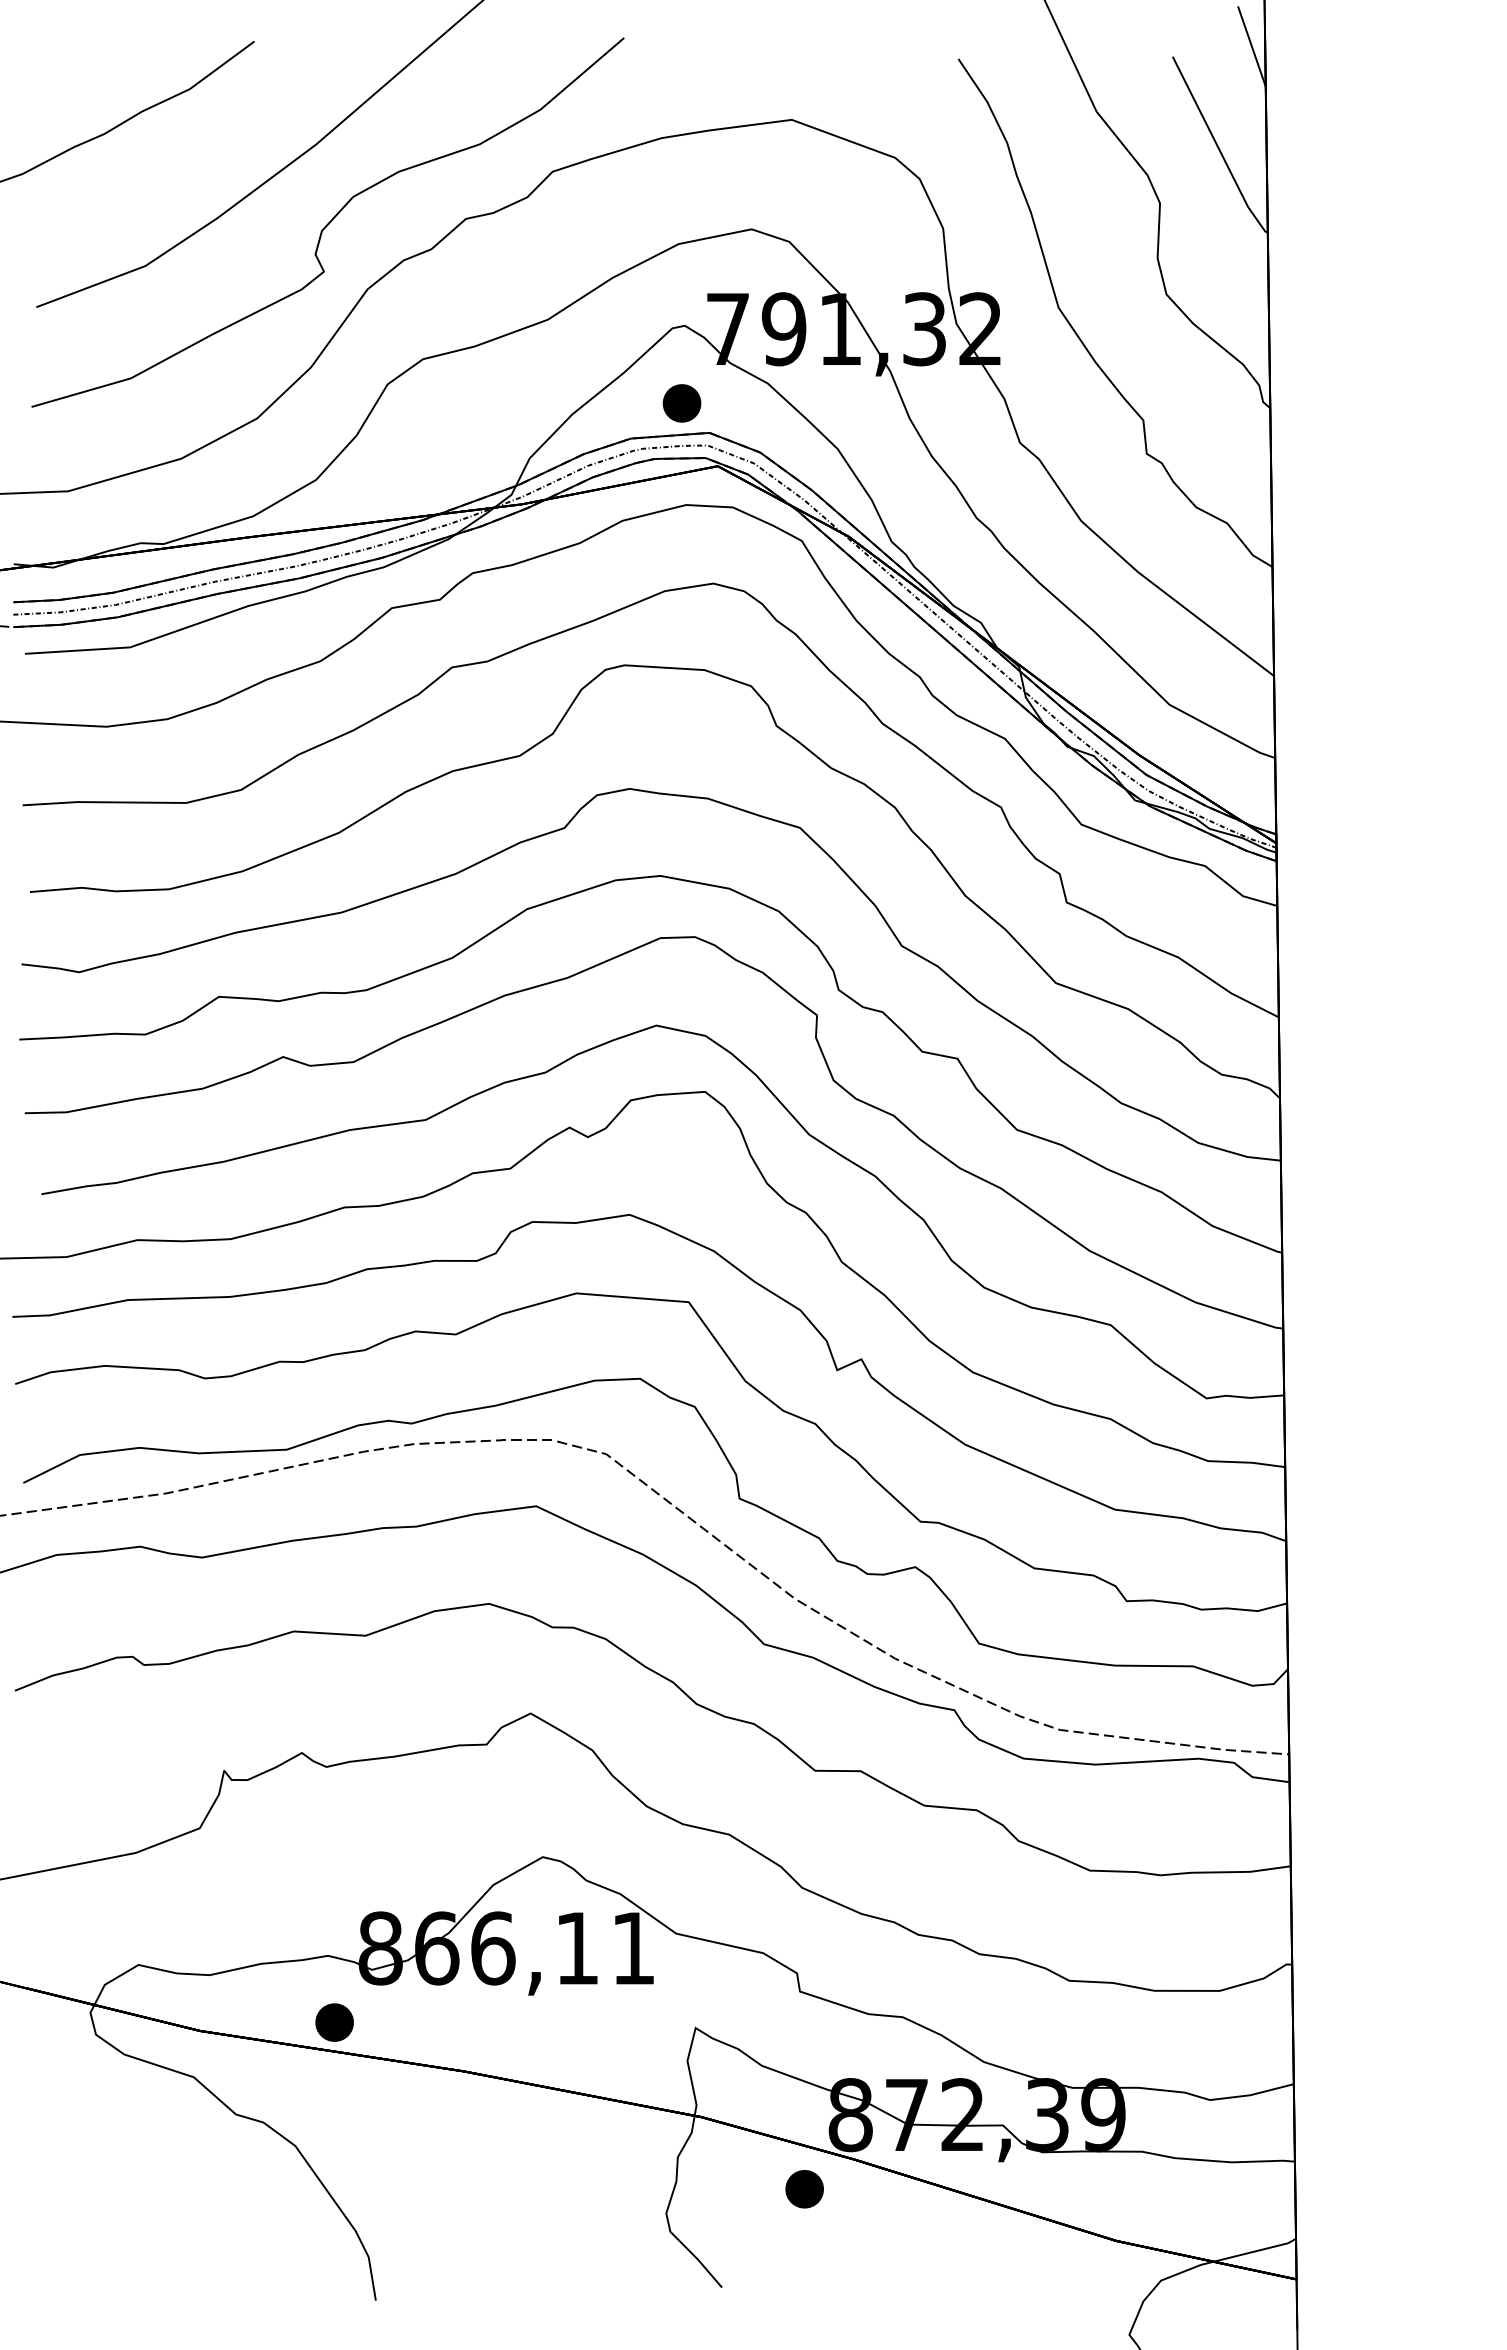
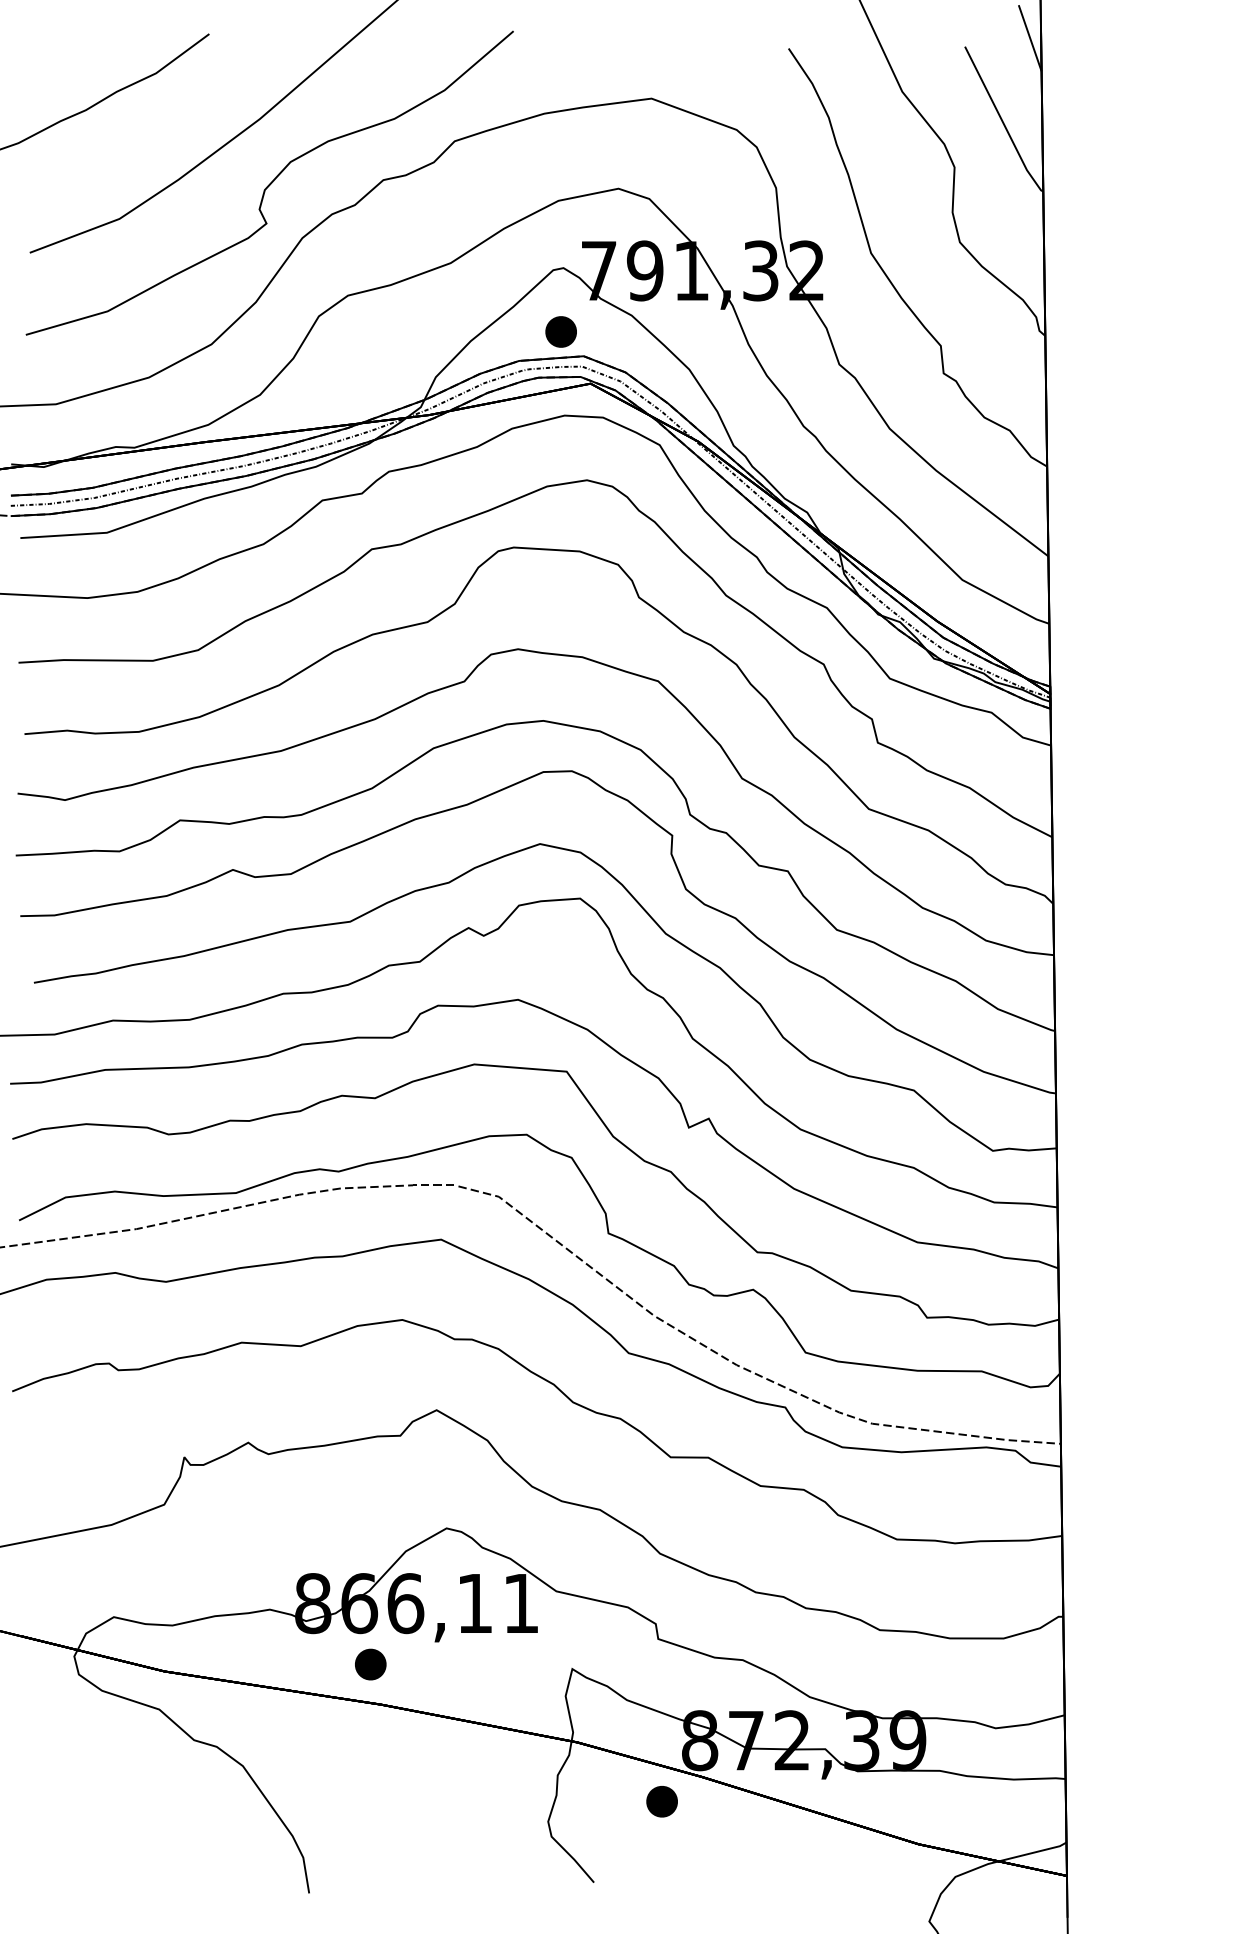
part: (334, 2022) -> (370, 1664), moved

